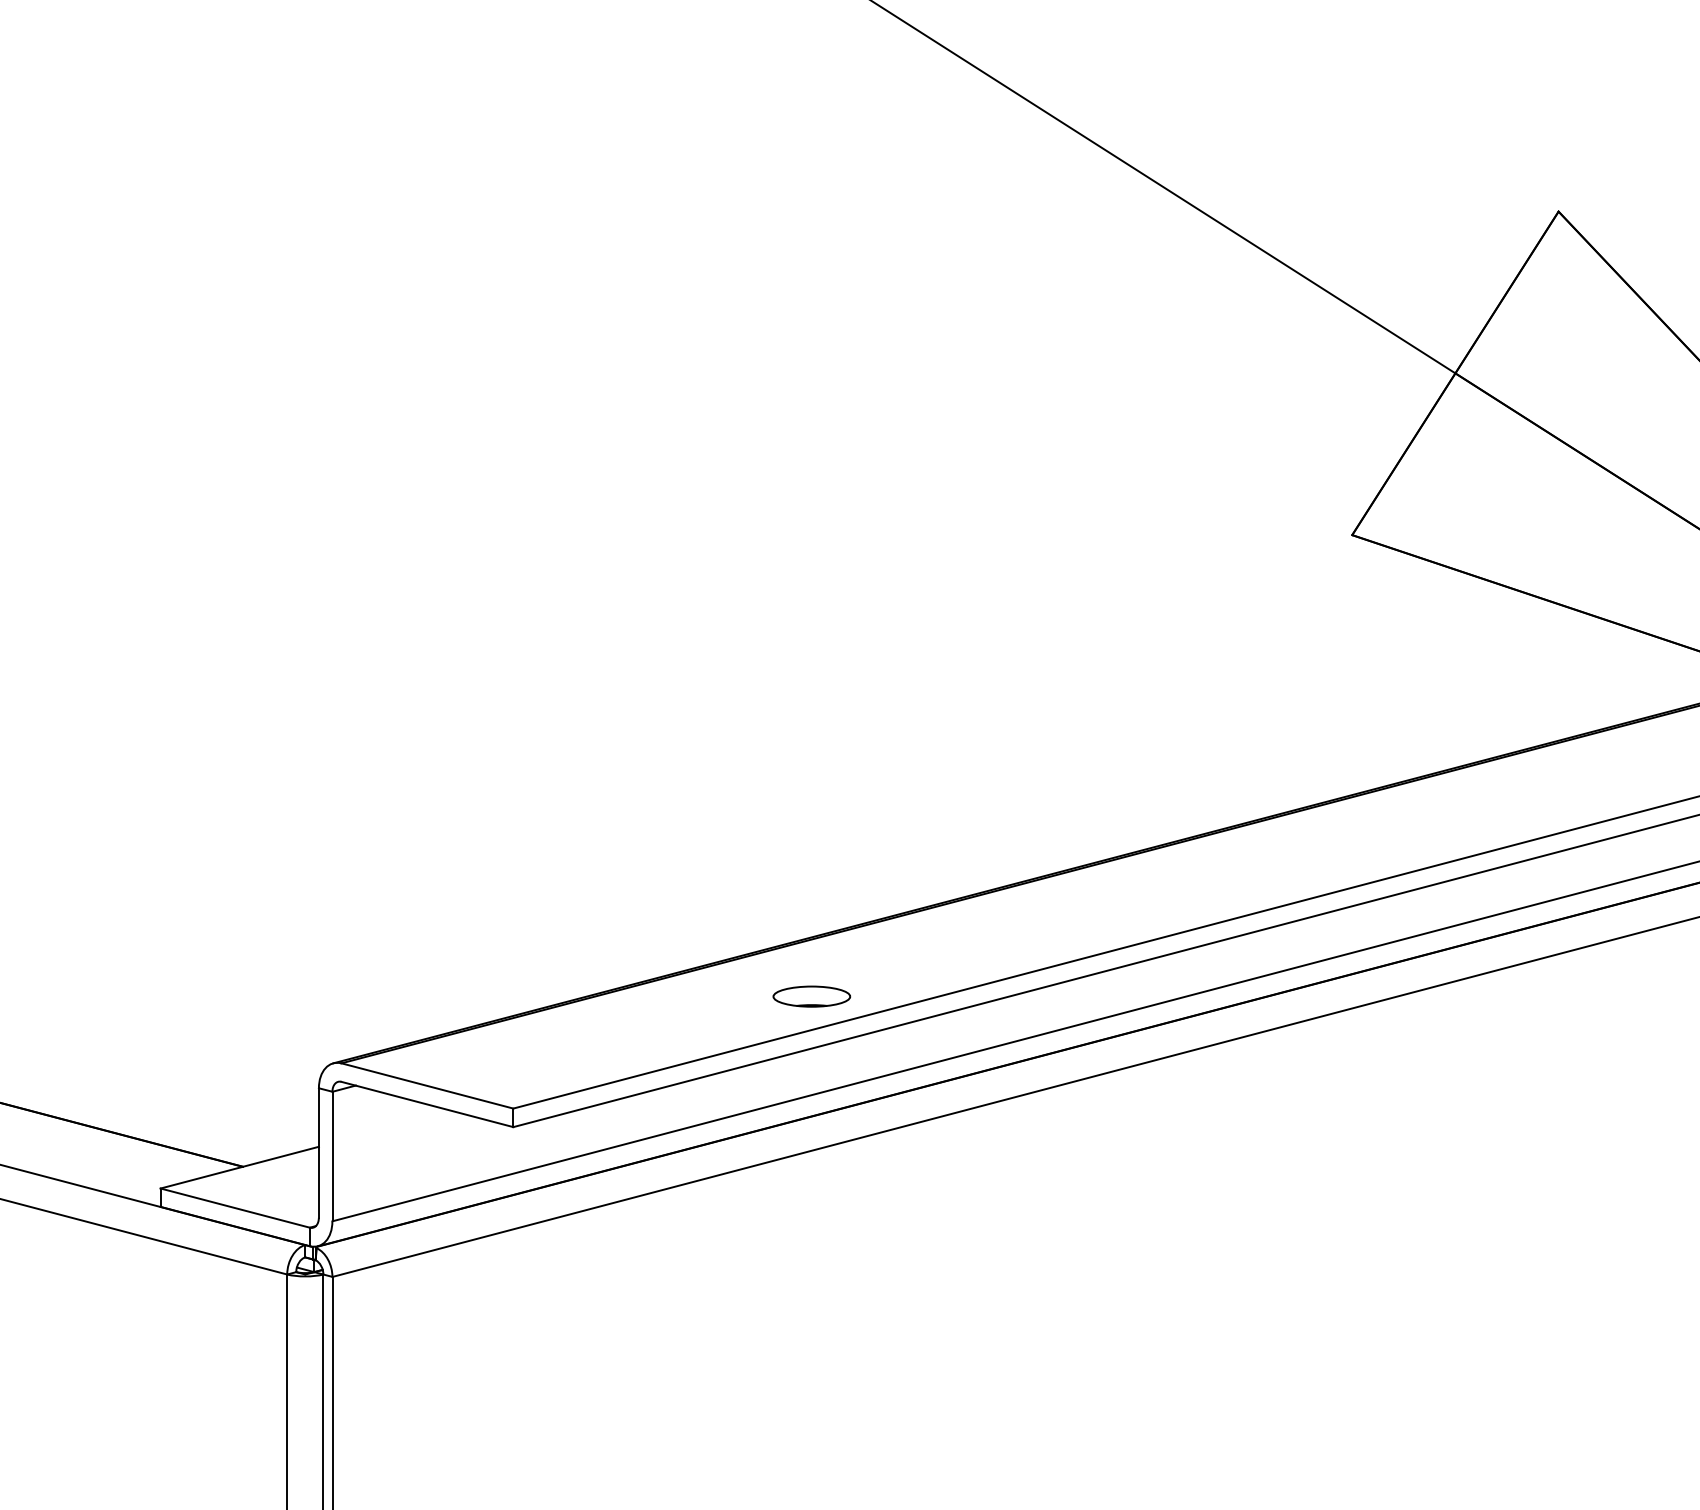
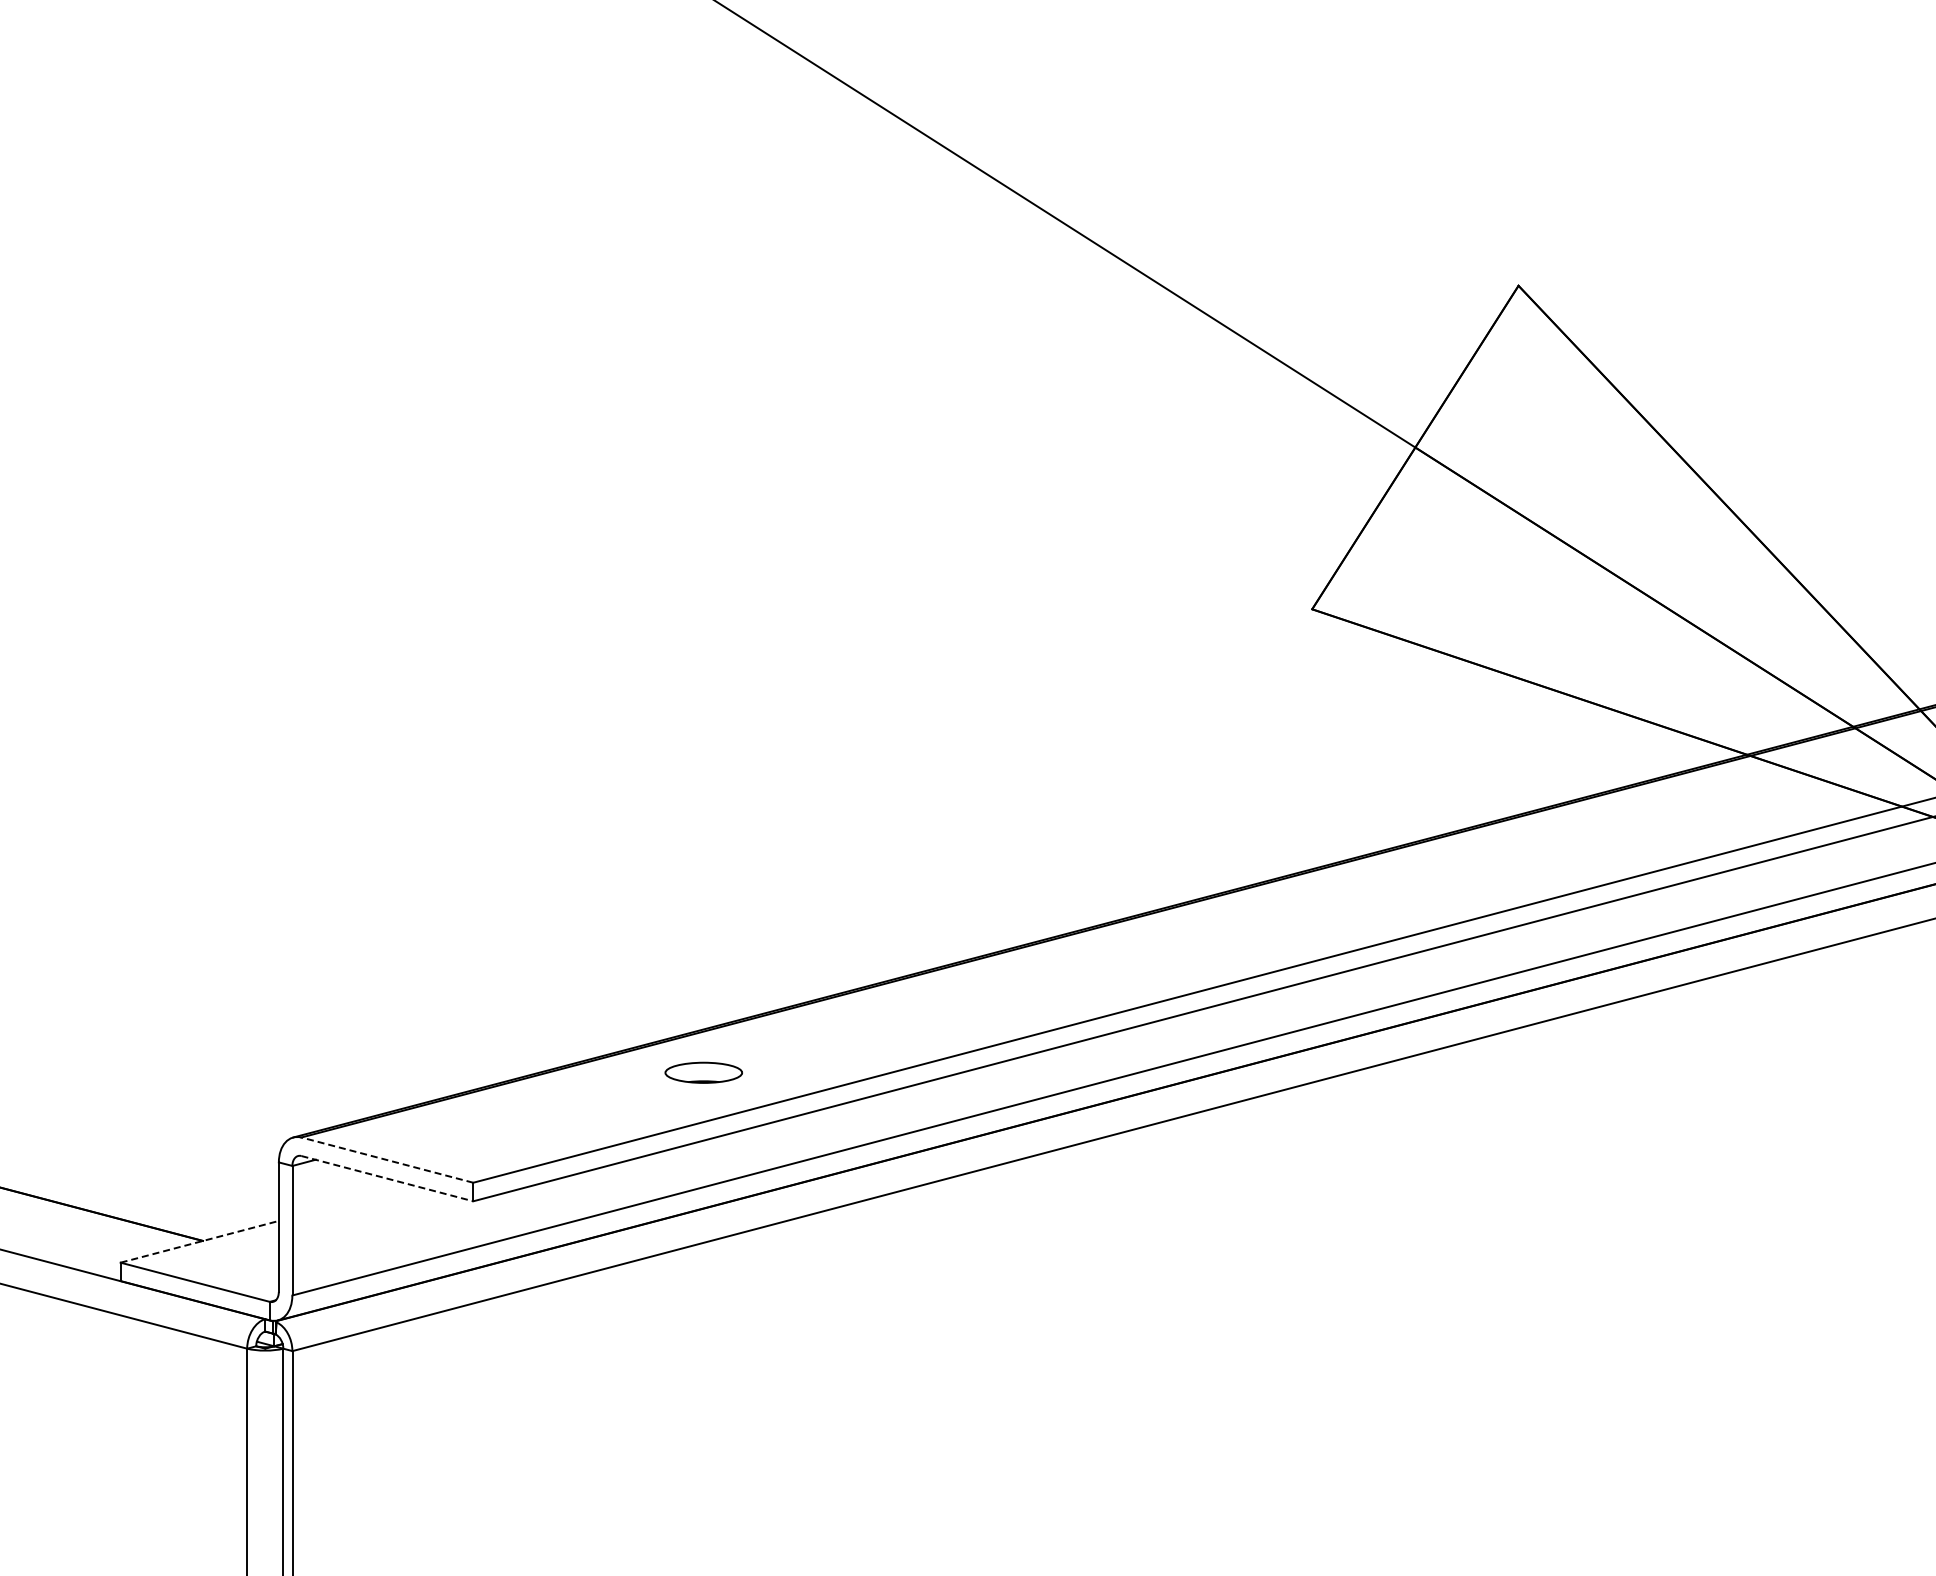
part: (811, 996) -> (703, 1072), moved
line: (427, 1086) -> (387, 1160), solid -> dashed
line: (427, 1104) -> (387, 1178), solid -> dashed
line: (239, 1167) -> (199, 1241), solid -> dashed

